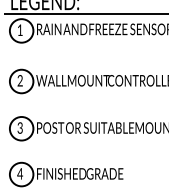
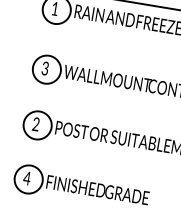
text: (19, 82) -> (44, 70), 2 -> 3
text: (19, 129) -> (34, 125), 3 -> 2

